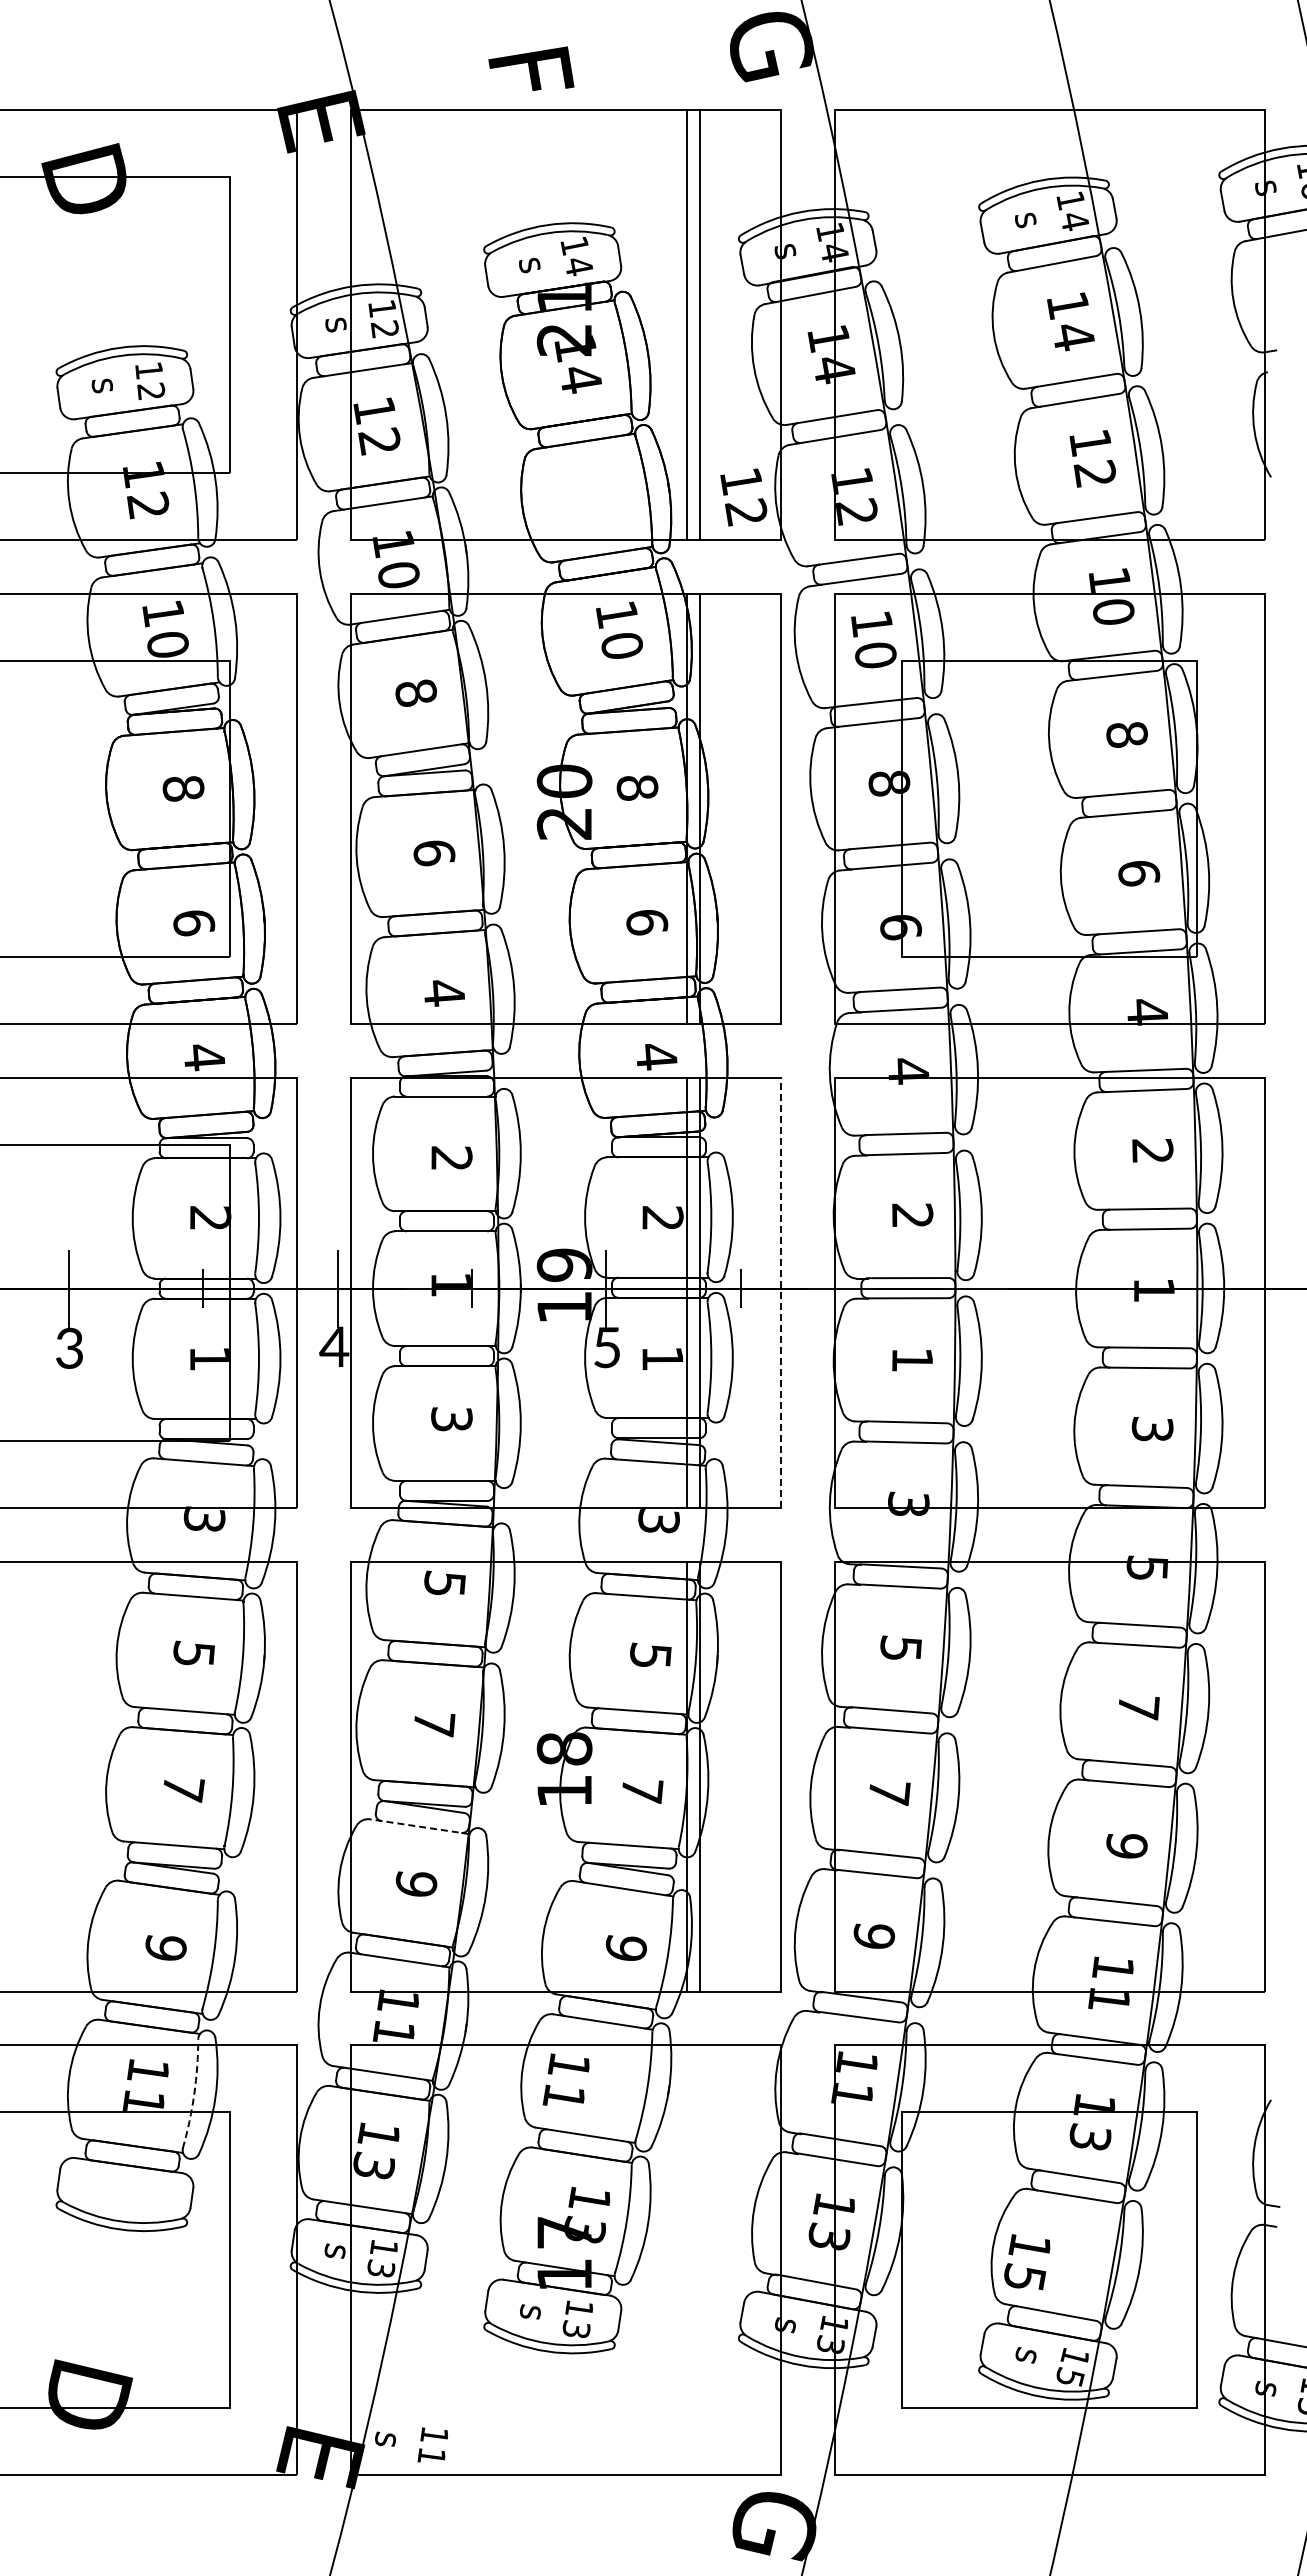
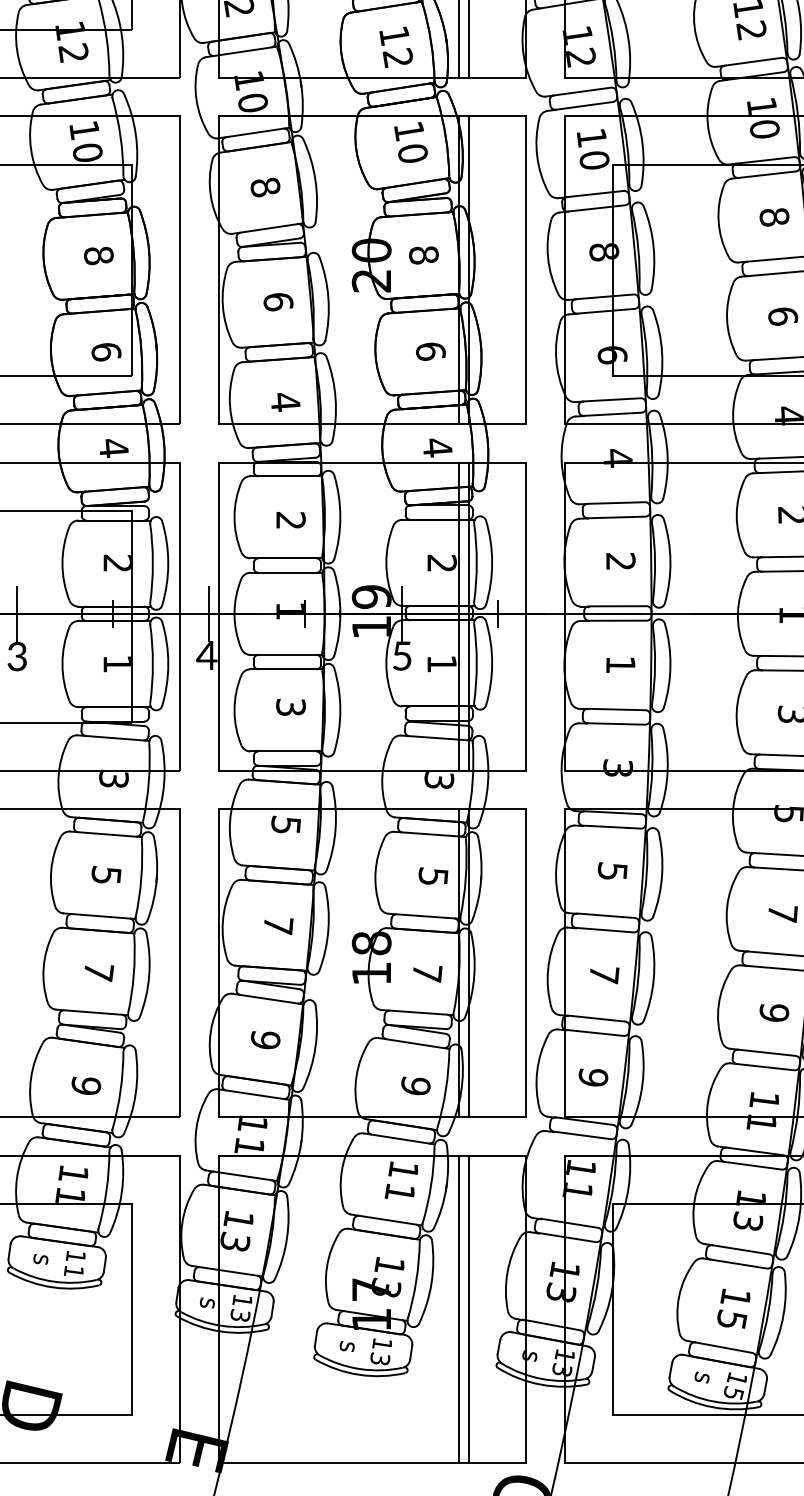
text: (743, 497) -> (395, 47), moved
line: (780, 1292) -> (526, 616), dashed -> solid
line: (419, 1826) -> (267, 998), dashed -> solid
text: (565, 2079) -> (400, 1180), moved
arc: (194, 2094) -> (106, 1190), dashed -> solid
line: (686, 2260) -> (458, 1309), added
line: (700, 2260) -> (469, 1309), added
text: (1027, 2262) -> (733, 1308), moved
text: (411, 2444) -> (59, 1263), moved

